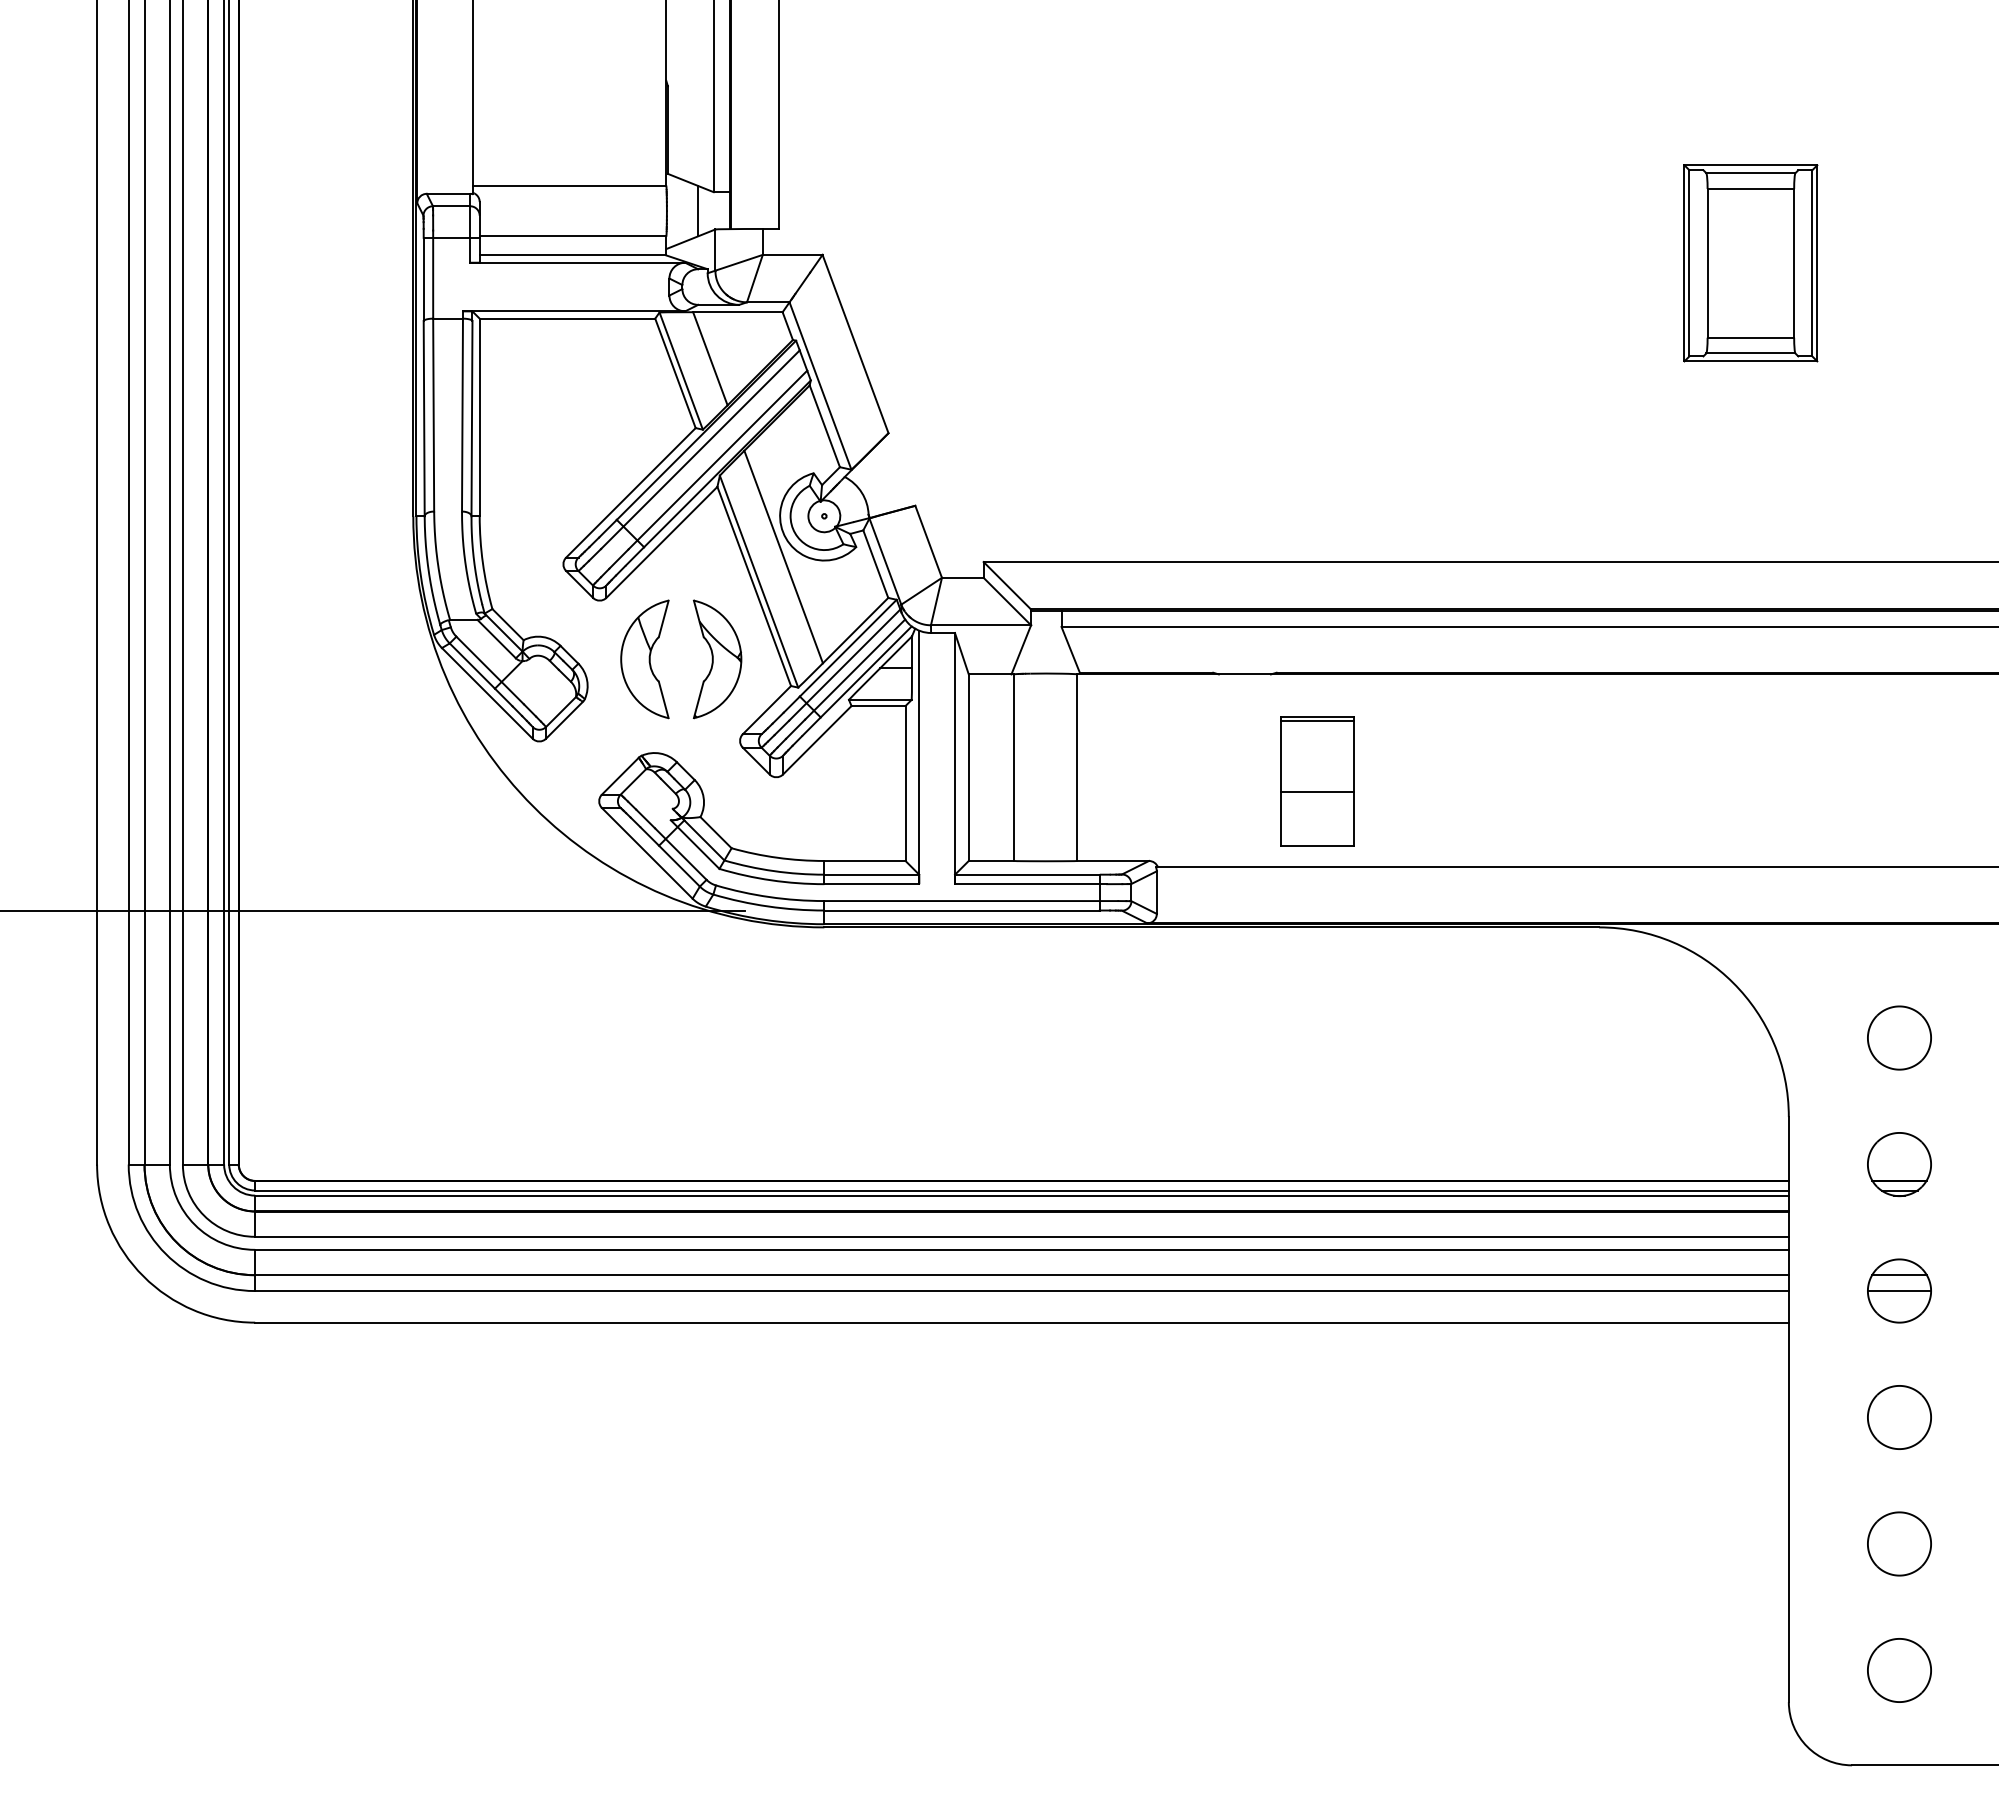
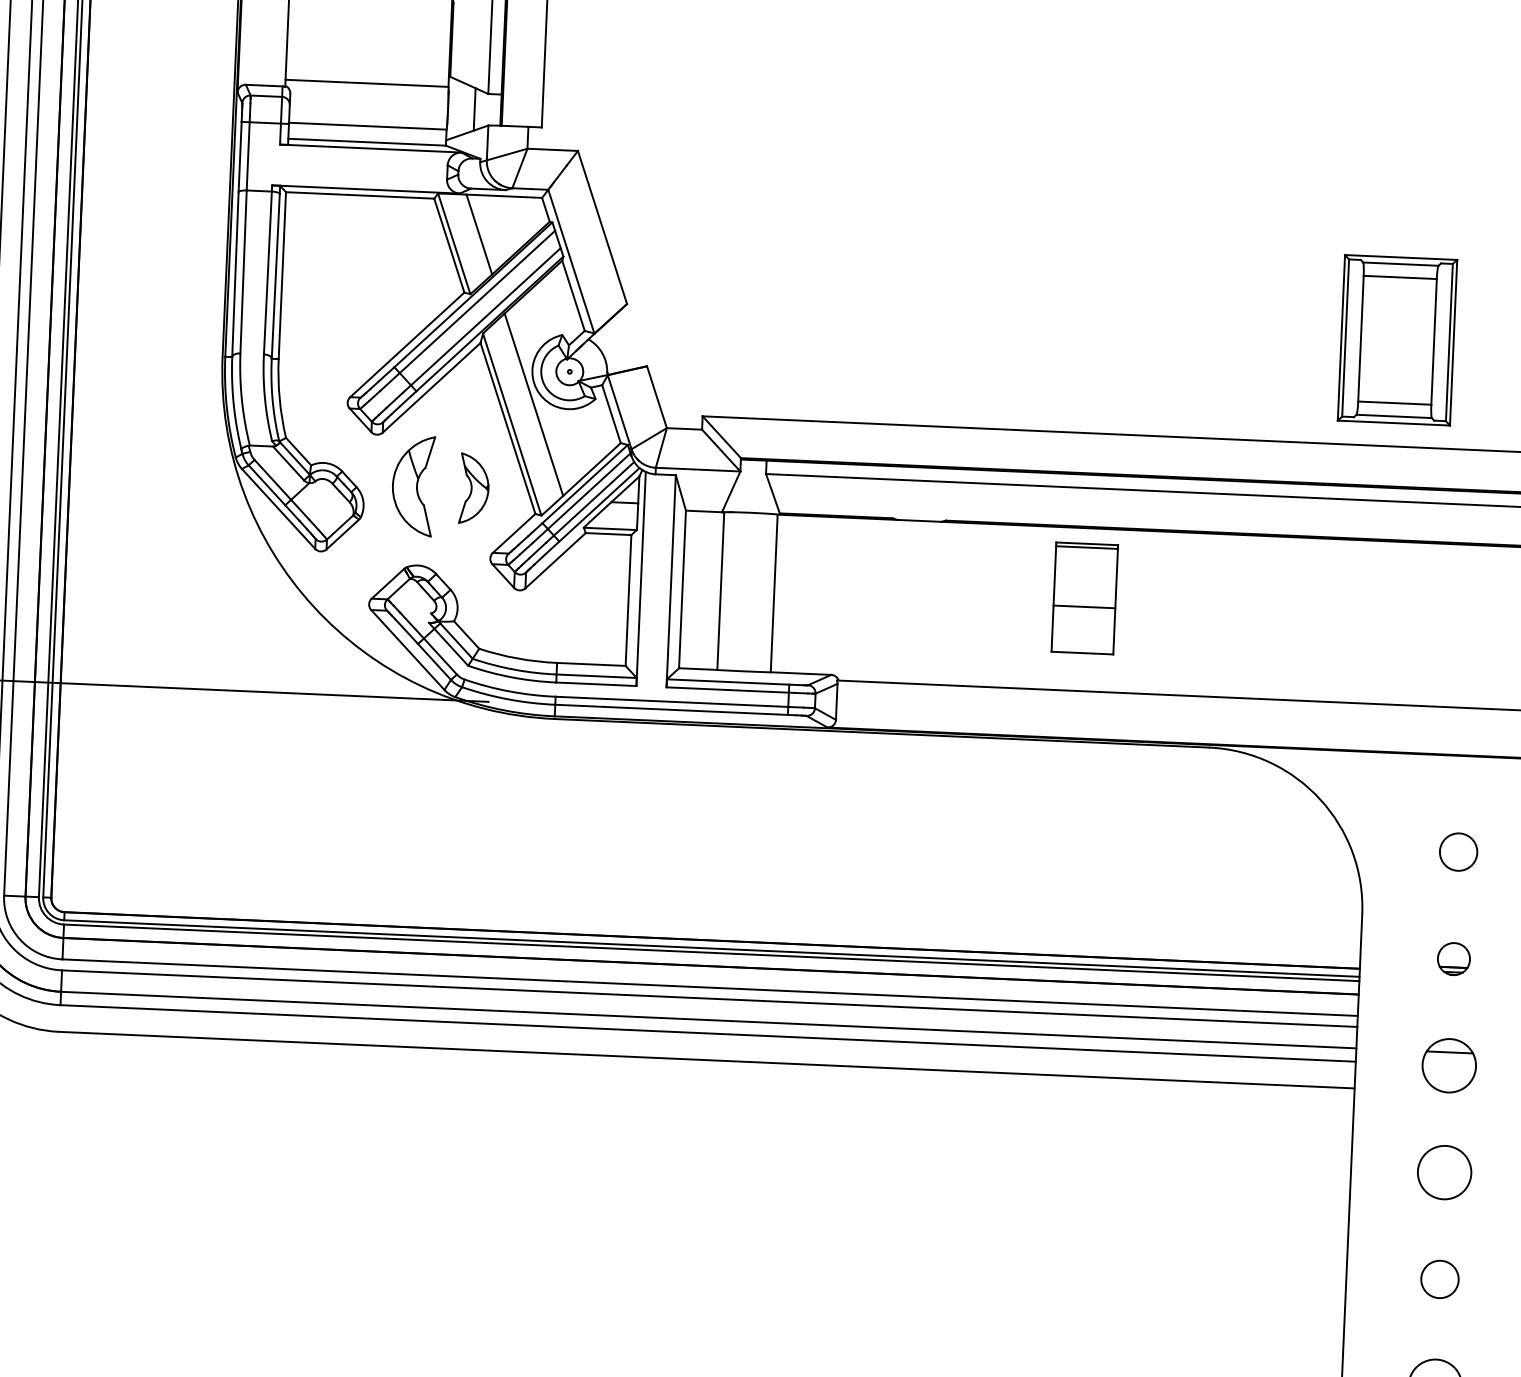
part: (1750, 263) -> (1397, 340), moved
part: (717, 659) -> (474, 488), size x0.7
part: (1317, 781) -> (1084, 598), moved
part: (1899, 1037) -> (1458, 851), size x0.7
part: (1899, 1164) -> (1453, 958), size x0.6
line: (1899, 1291) -> (1449, 1066), removed
part: (1899, 1543) -> (1439, 1279), size x0.7

